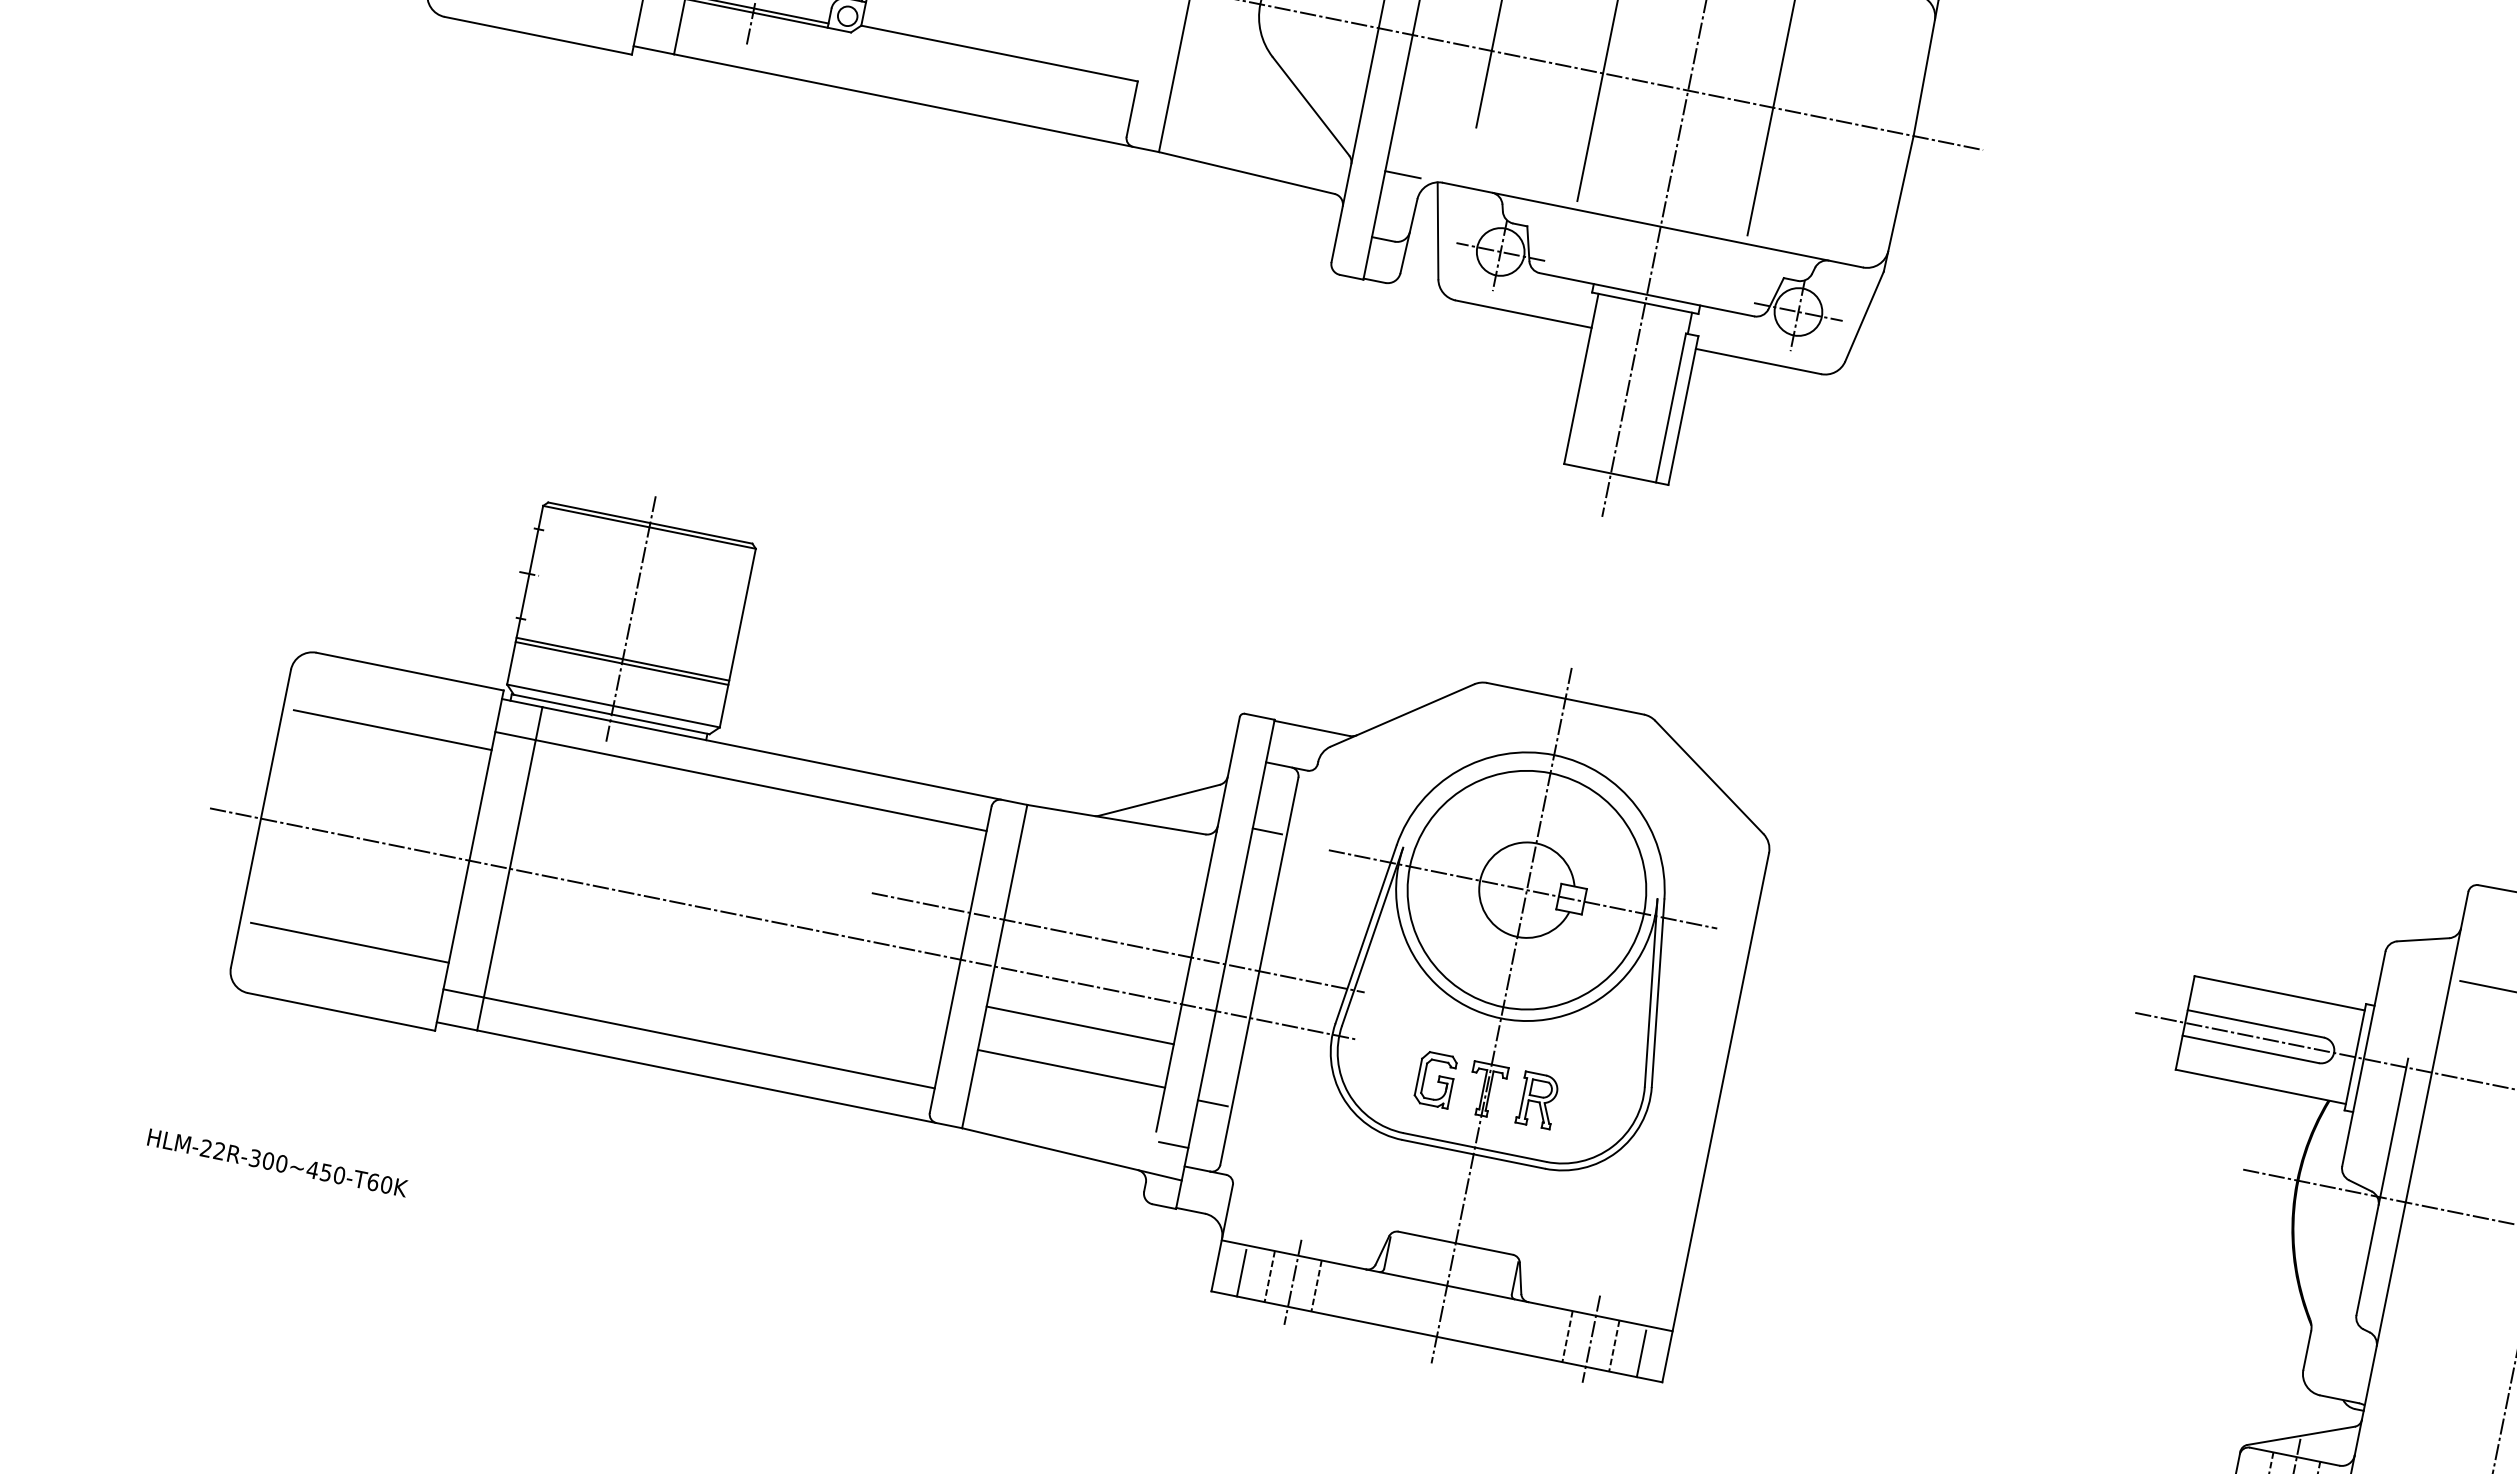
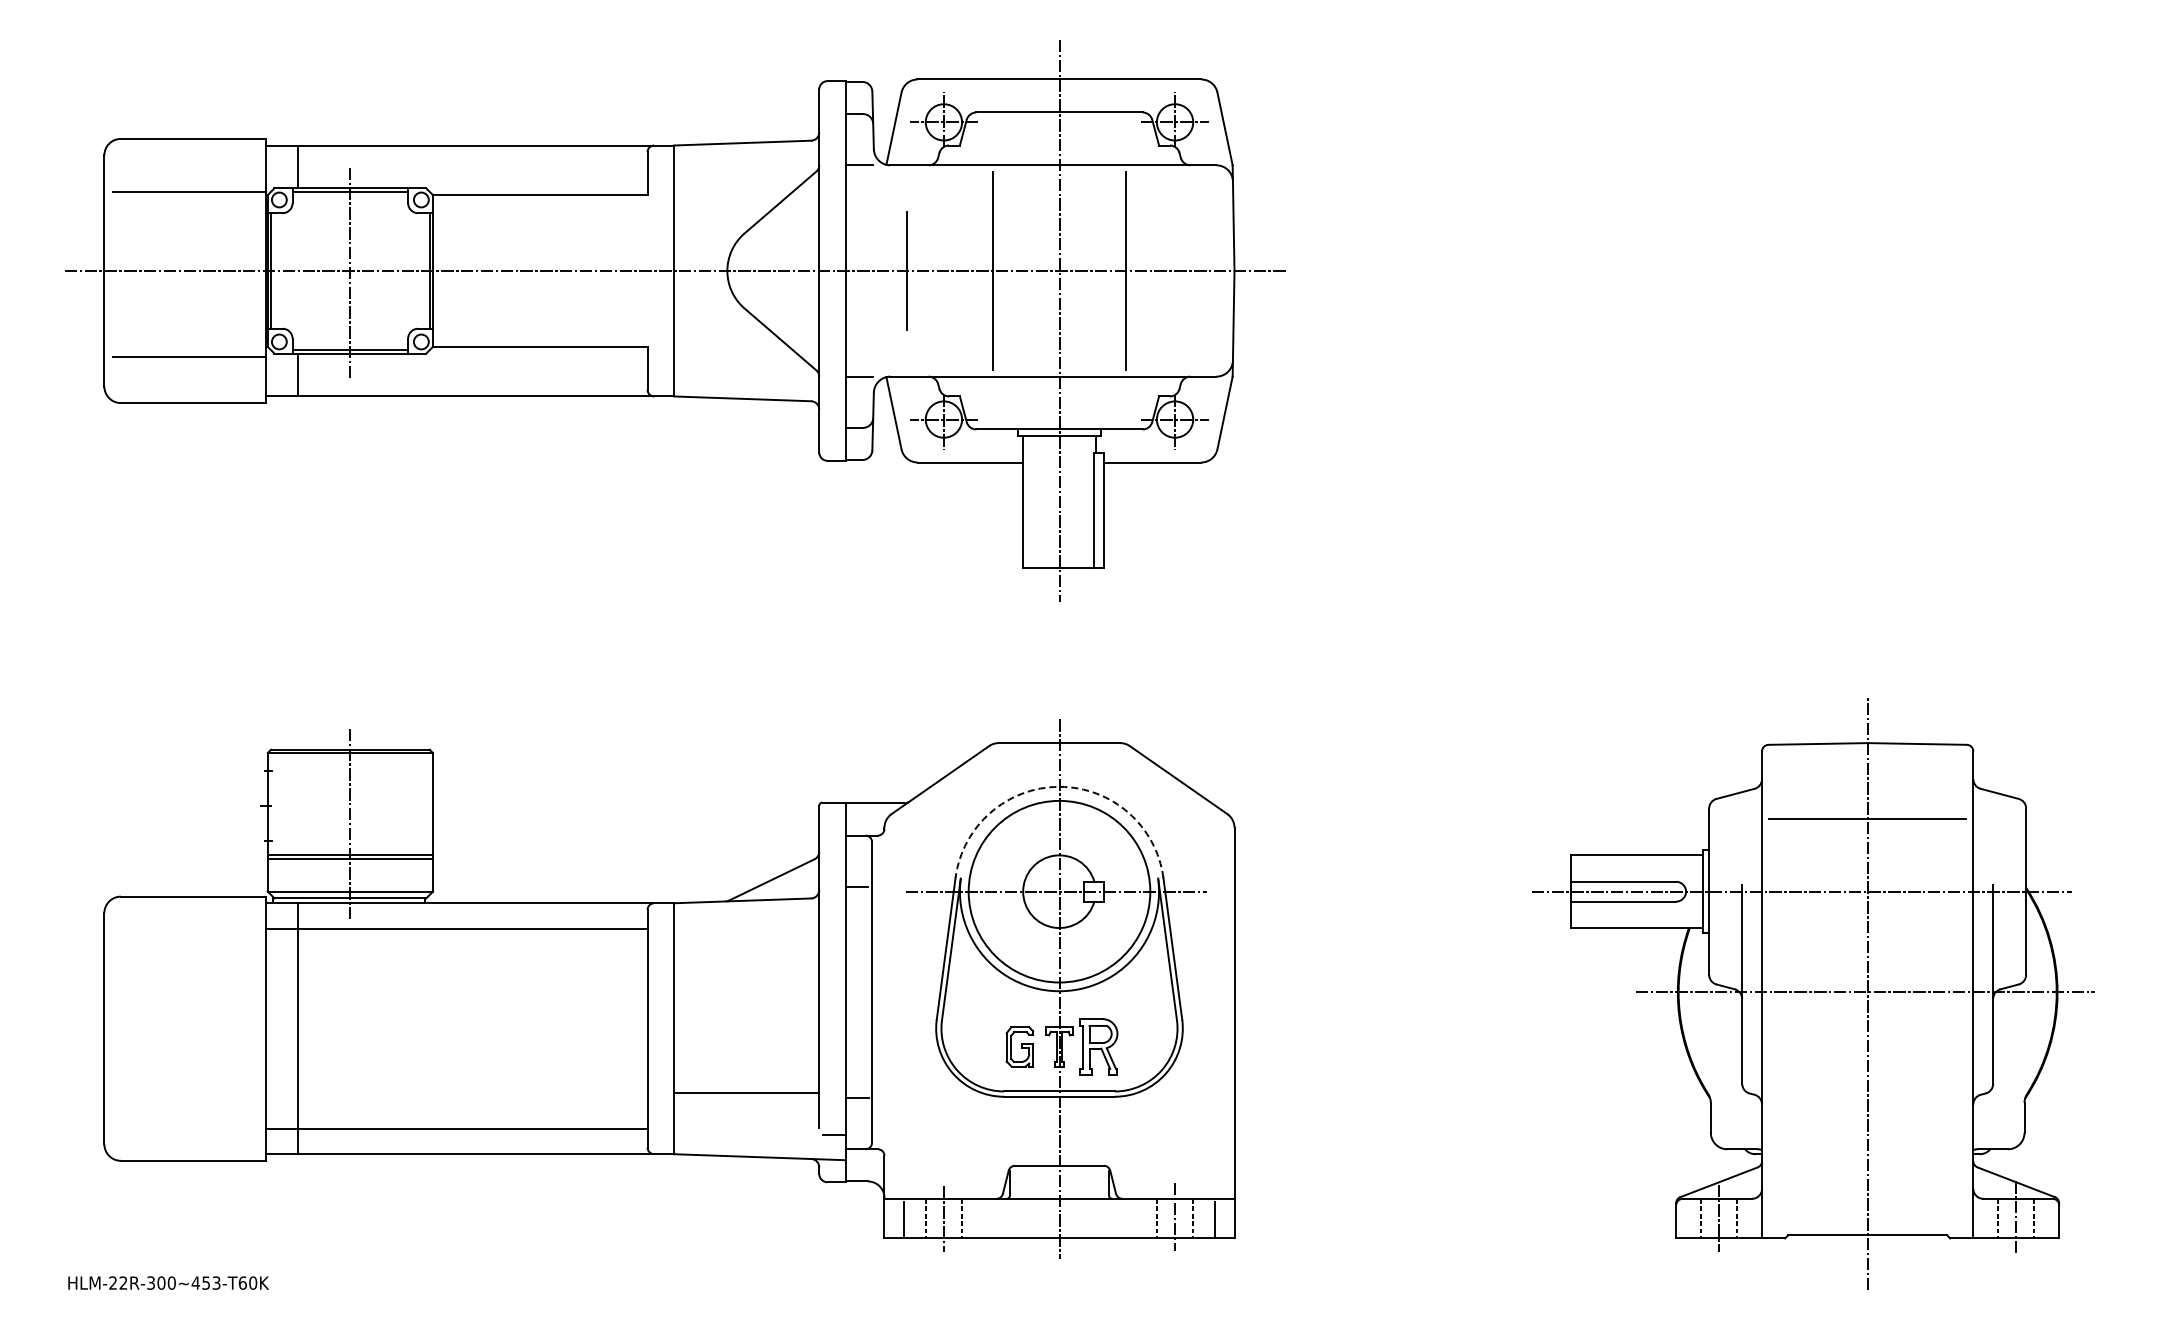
line: (393, 729) -> (189, 942), removed
arc: (1554, 754) -> (1059, 786), solid -> dashed
line: (781, 923) -> (508, 1028), removed
line: (350, 942) -> (189, 1107), removed
line: (1118, 942) -> (762, 992), removed
line: (1080, 1025) -> (746, 1059), removed
part: (1538, 1099) -> (1099, 1046), size x1.4
text: (339, 1174) -> (216, 1282), HLM-22R-300~450-T60K -> HLM-22R-300~453-T60K

